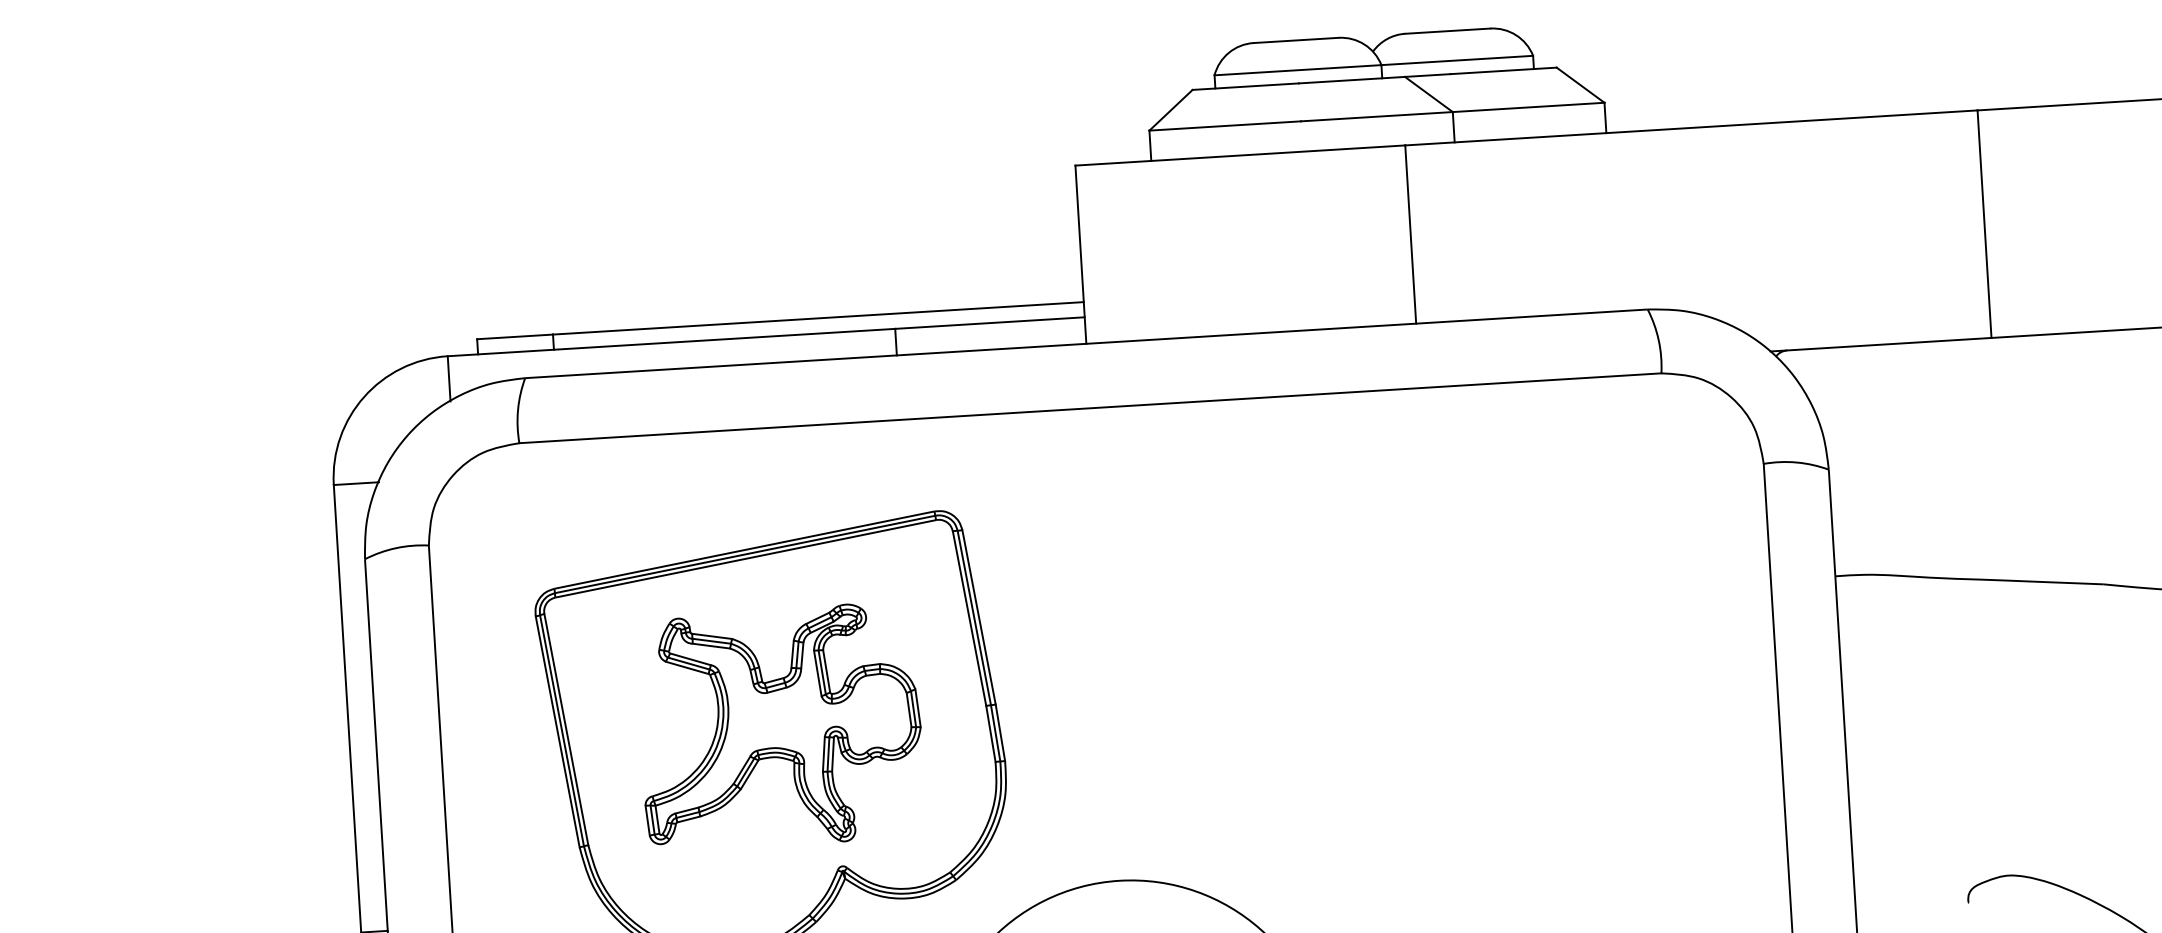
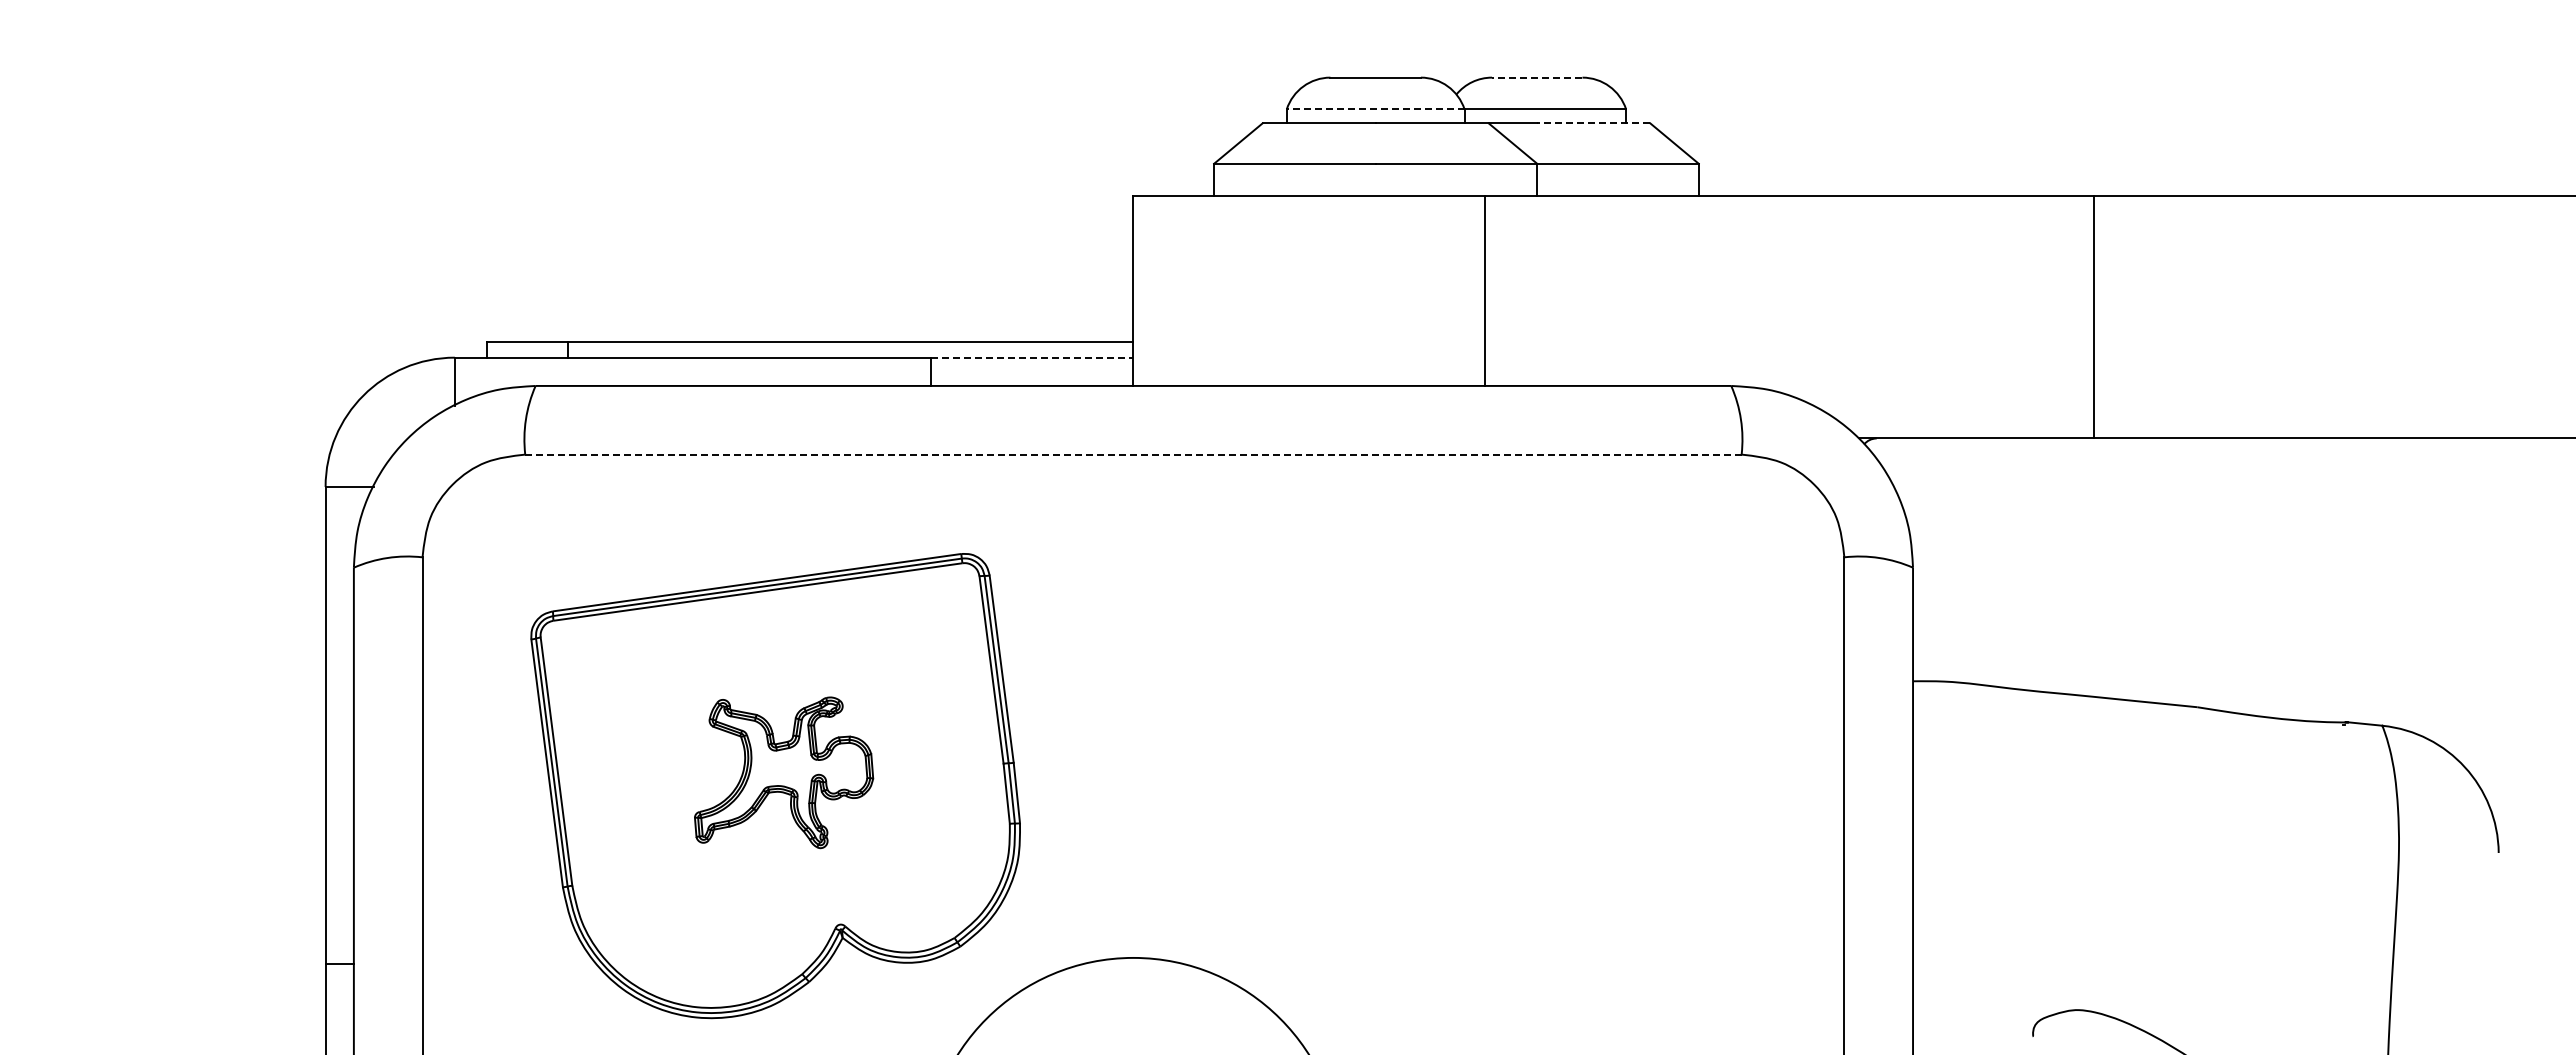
line: (1447, 31) -> (1536, 77), solid -> dashed
line: (1297, 70) -> (1375, 109), solid -> dashed
line: (1503, 71) -> (1593, 123), solid -> dashed
line: (990, 322) -> (1032, 357), solid -> dashed
line: (1089, 408) -> (1132, 454), solid -> dashed
part: (780, 726) -> (783, 772), size x0.6

